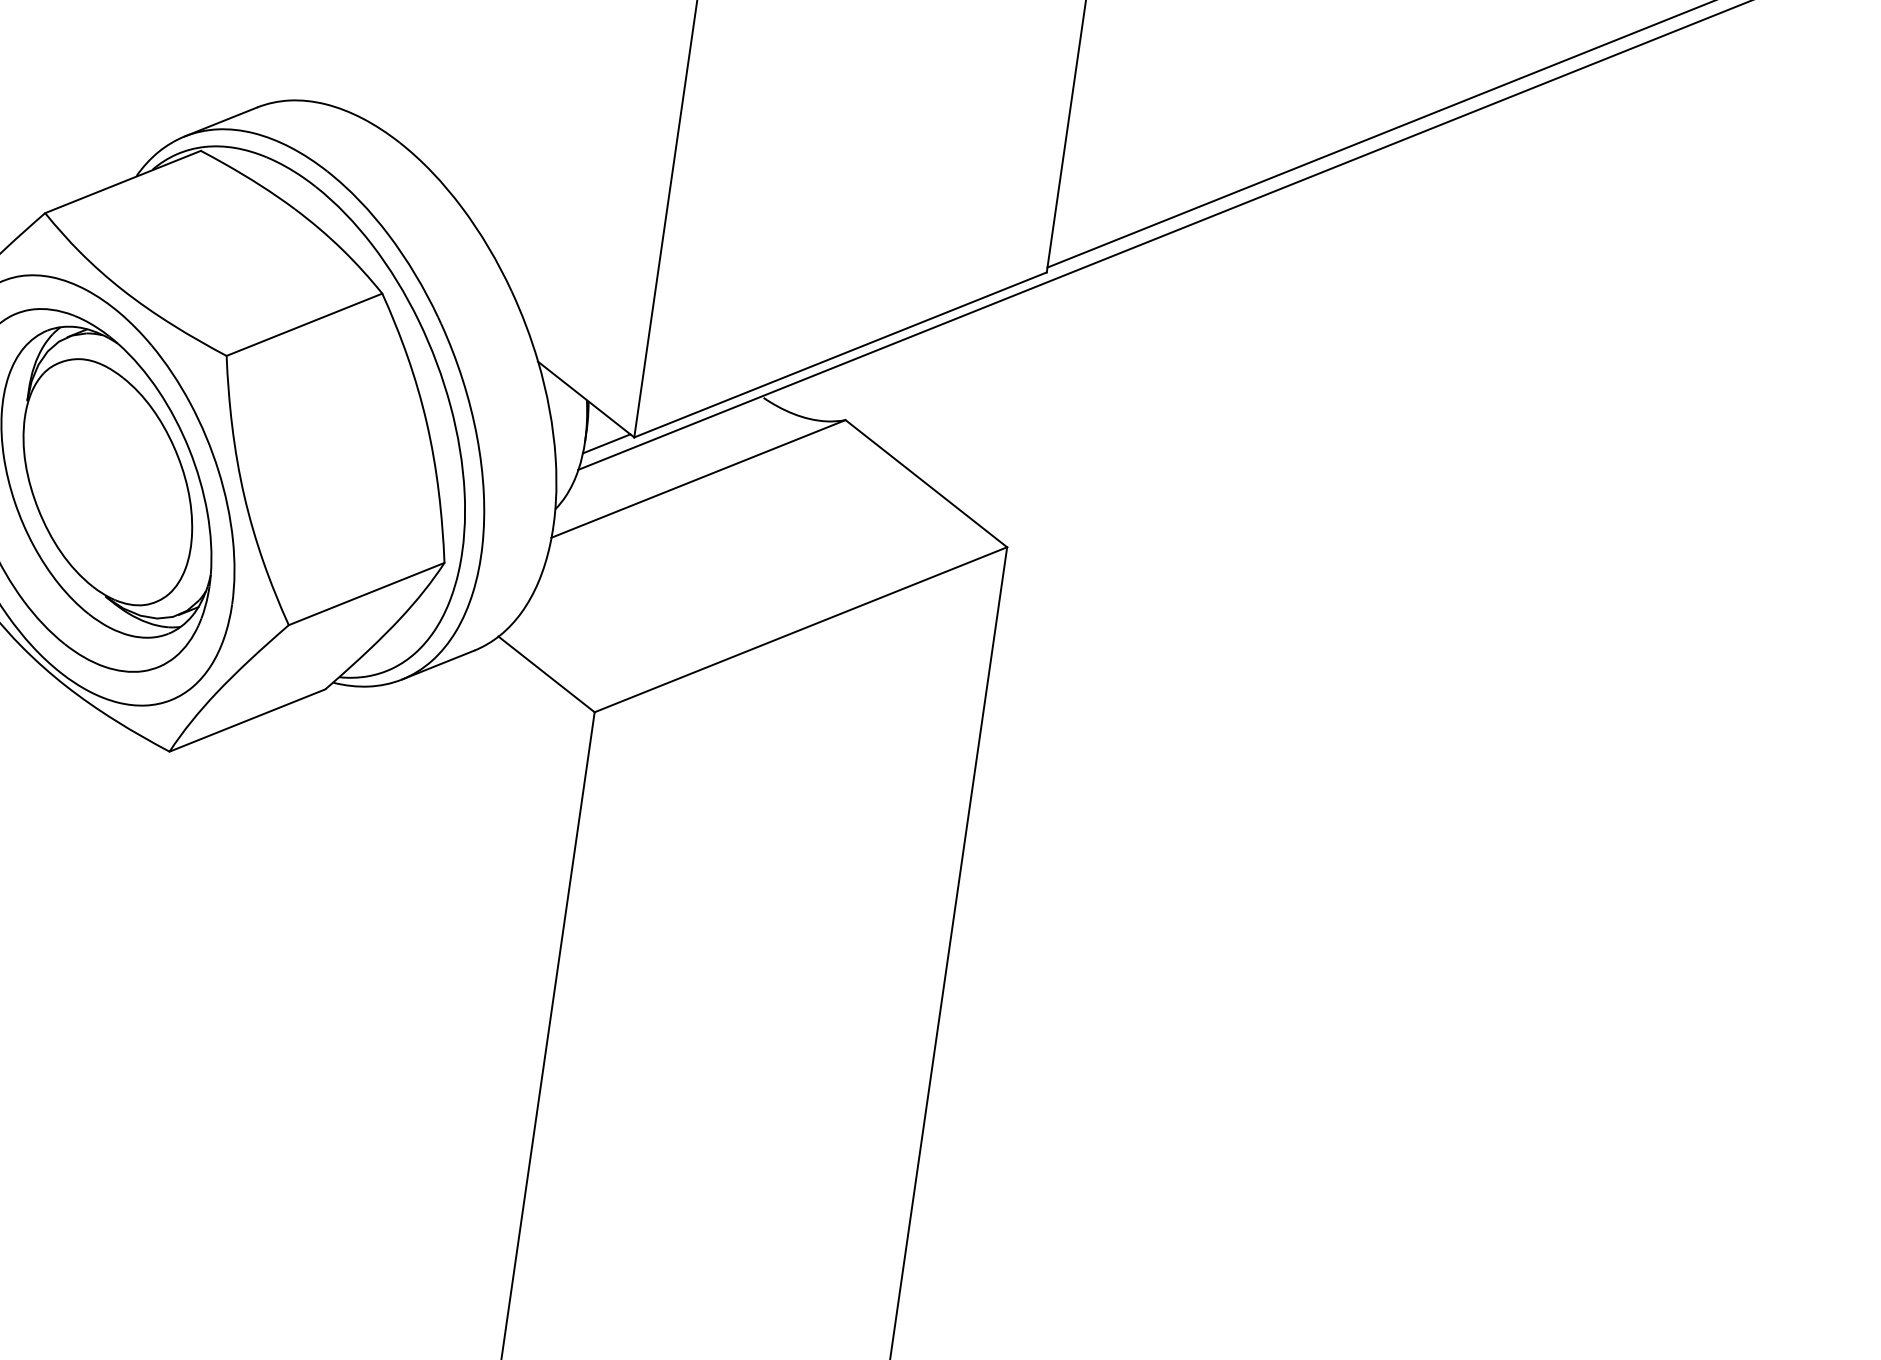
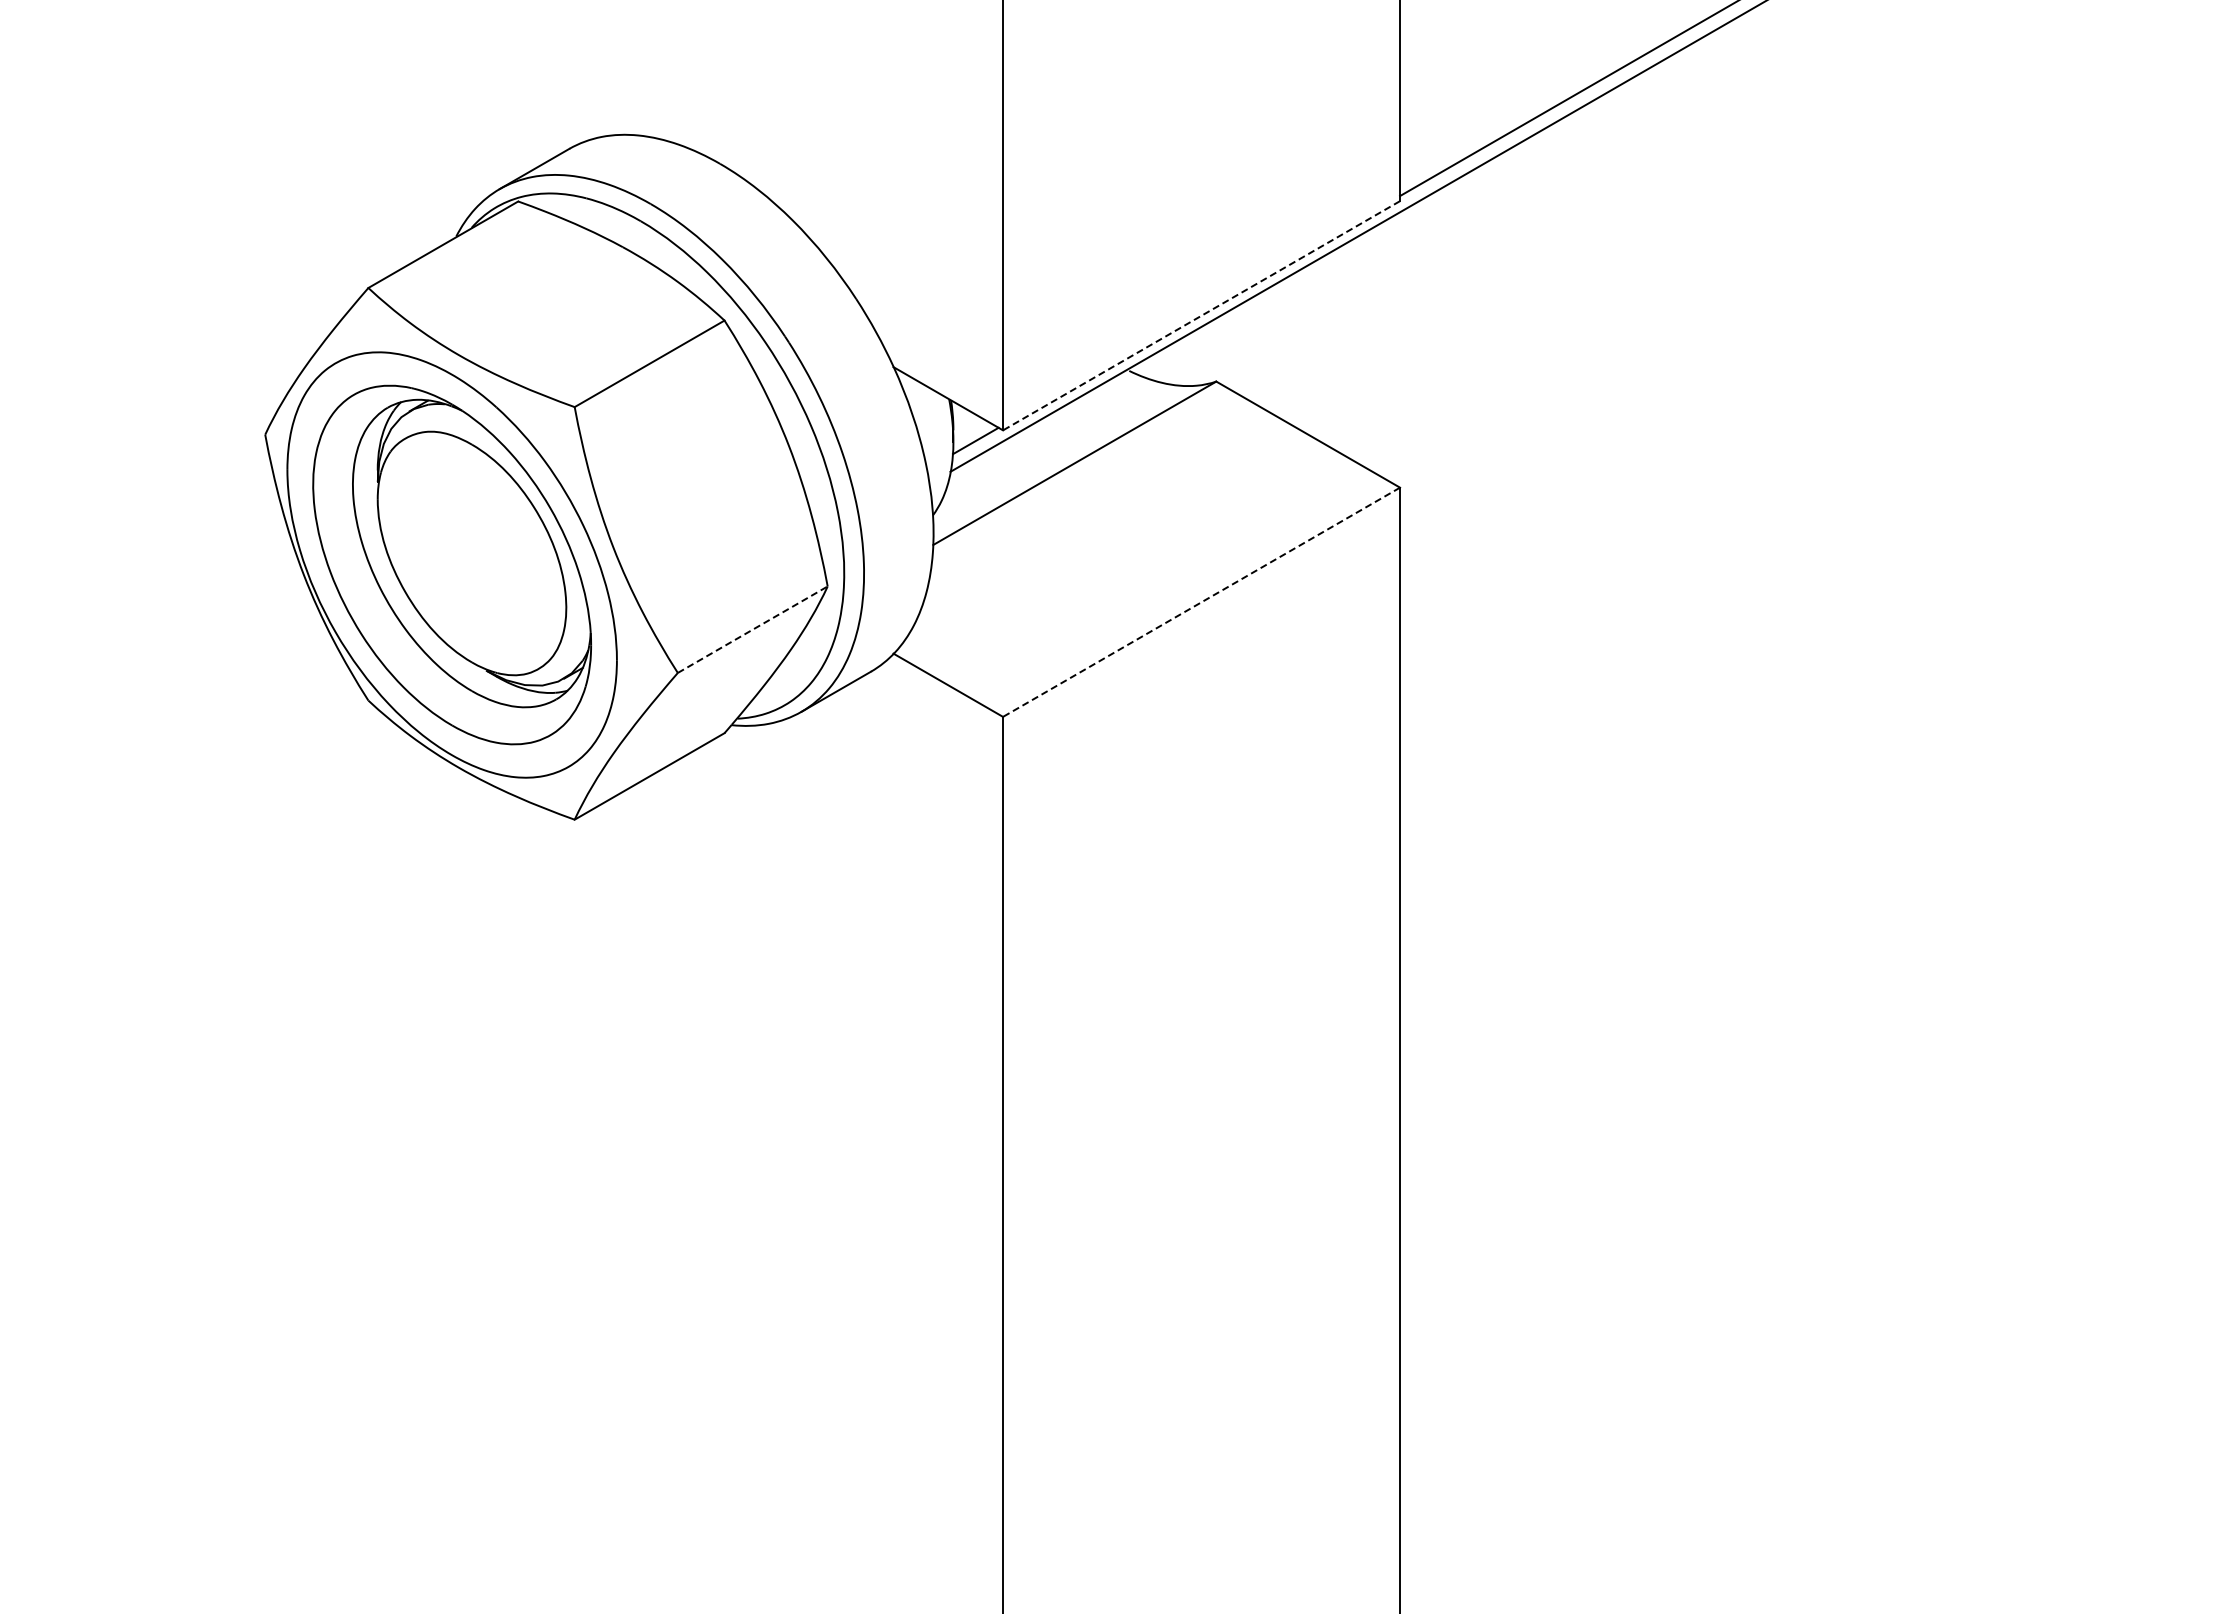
line: (840, 355) -> (1201, 316), solid -> dashed
line: (366, 593) -> (752, 629), solid -> dashed
line: (800, 629) -> (1201, 602), solid -> dashed

